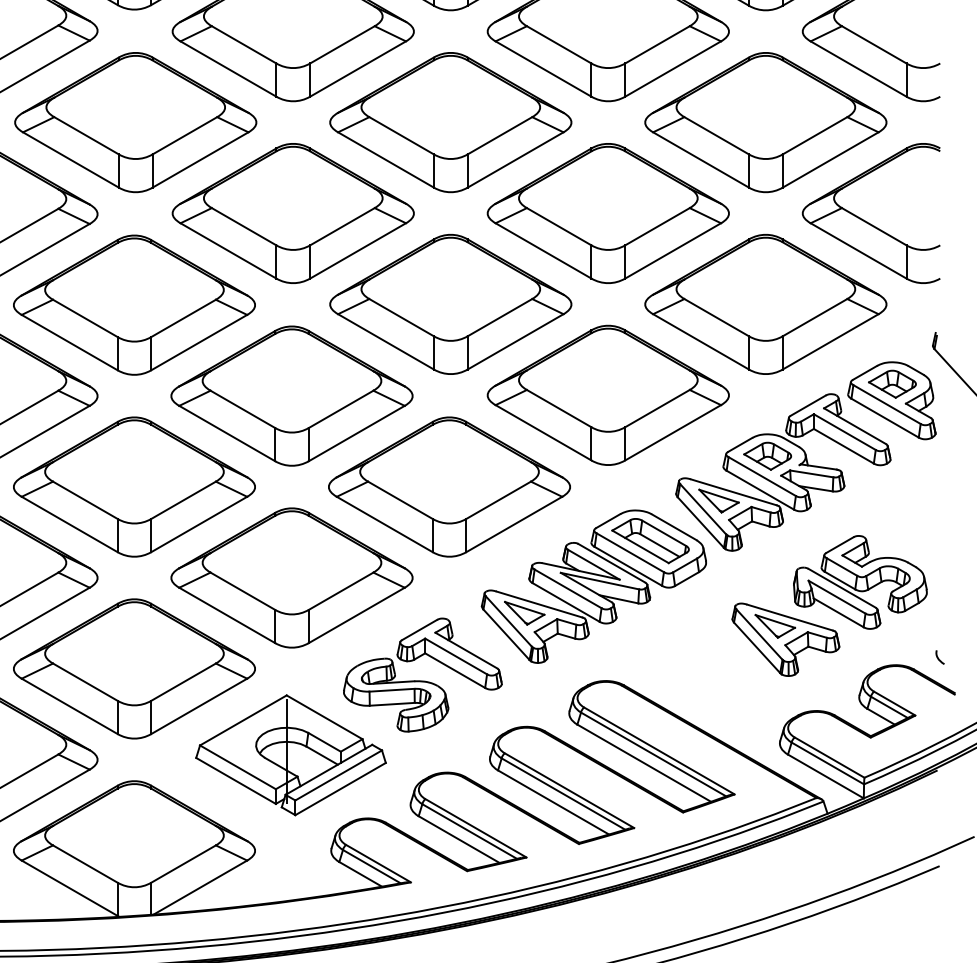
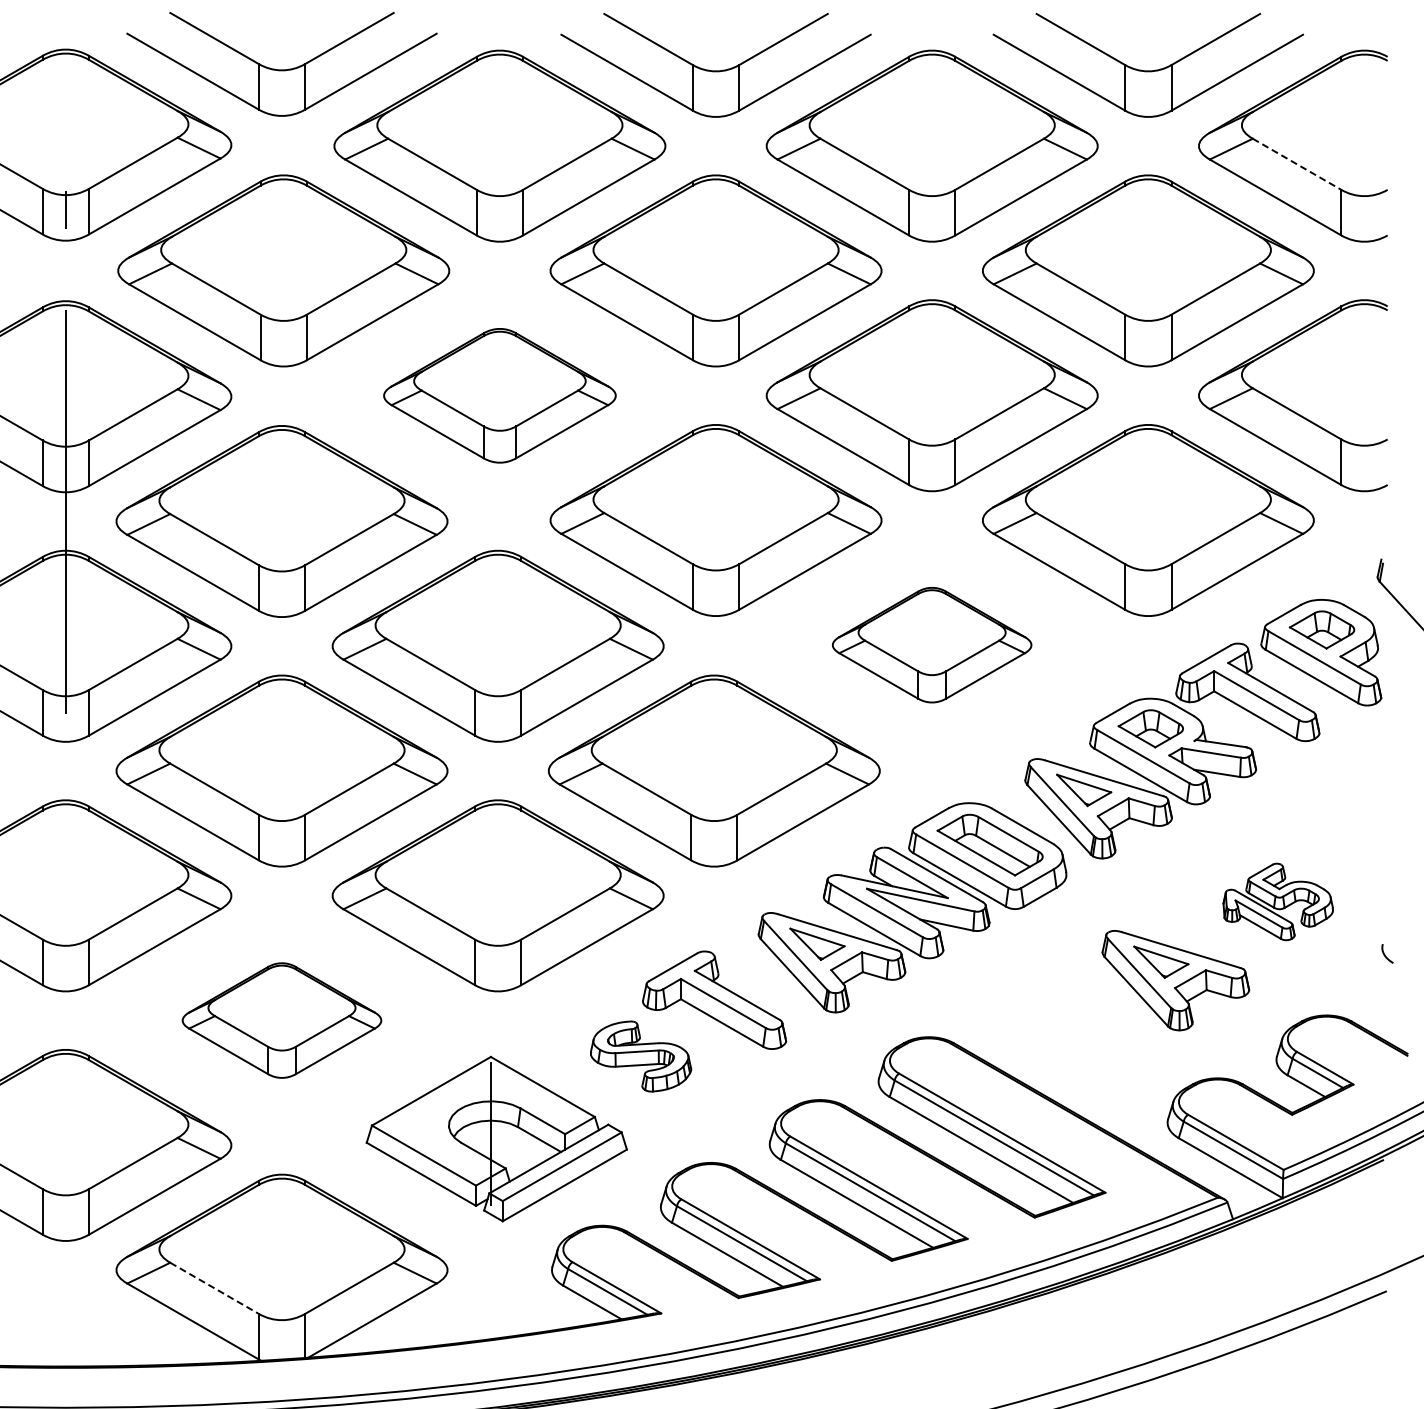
line: (874, 44) -> (1297, 164), solid -> dashed
part: (292, 213) -> (499, 395), size x0.7
part: (607, 394) -> (931, 644), size x0.6
part: (860, 582) -> (1278, 901), size x0.6
curve: (938, 657) -> (1385, 954), moved
part: (134, 668) -> (281, 1020), size x0.6
part: (395, 695) -> (640, 1056), size x0.7
line: (86, 864) -> (215, 1288), solid -> dashed

